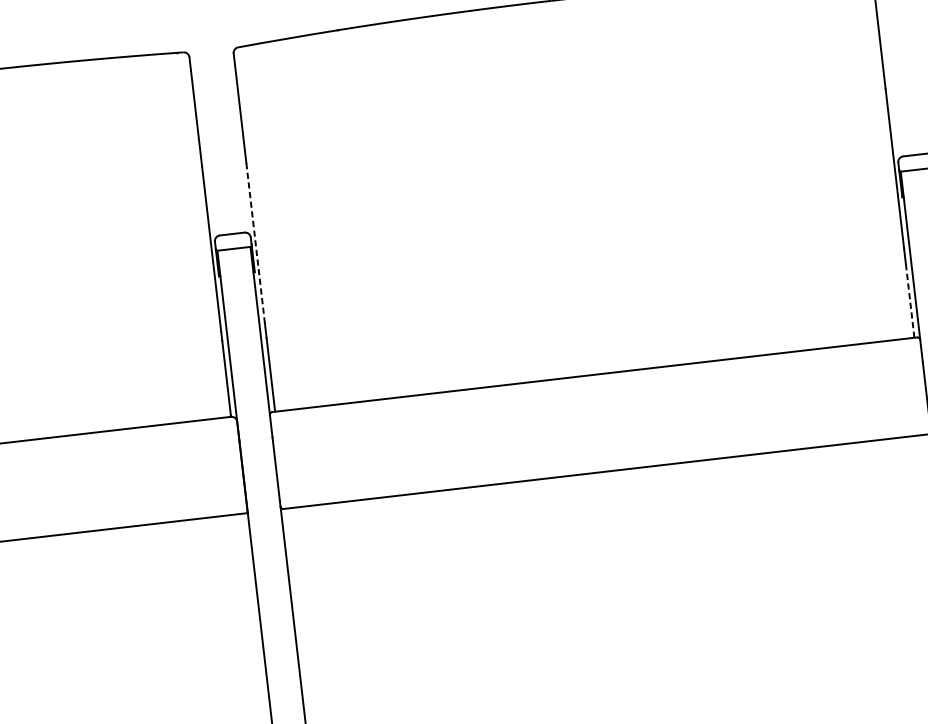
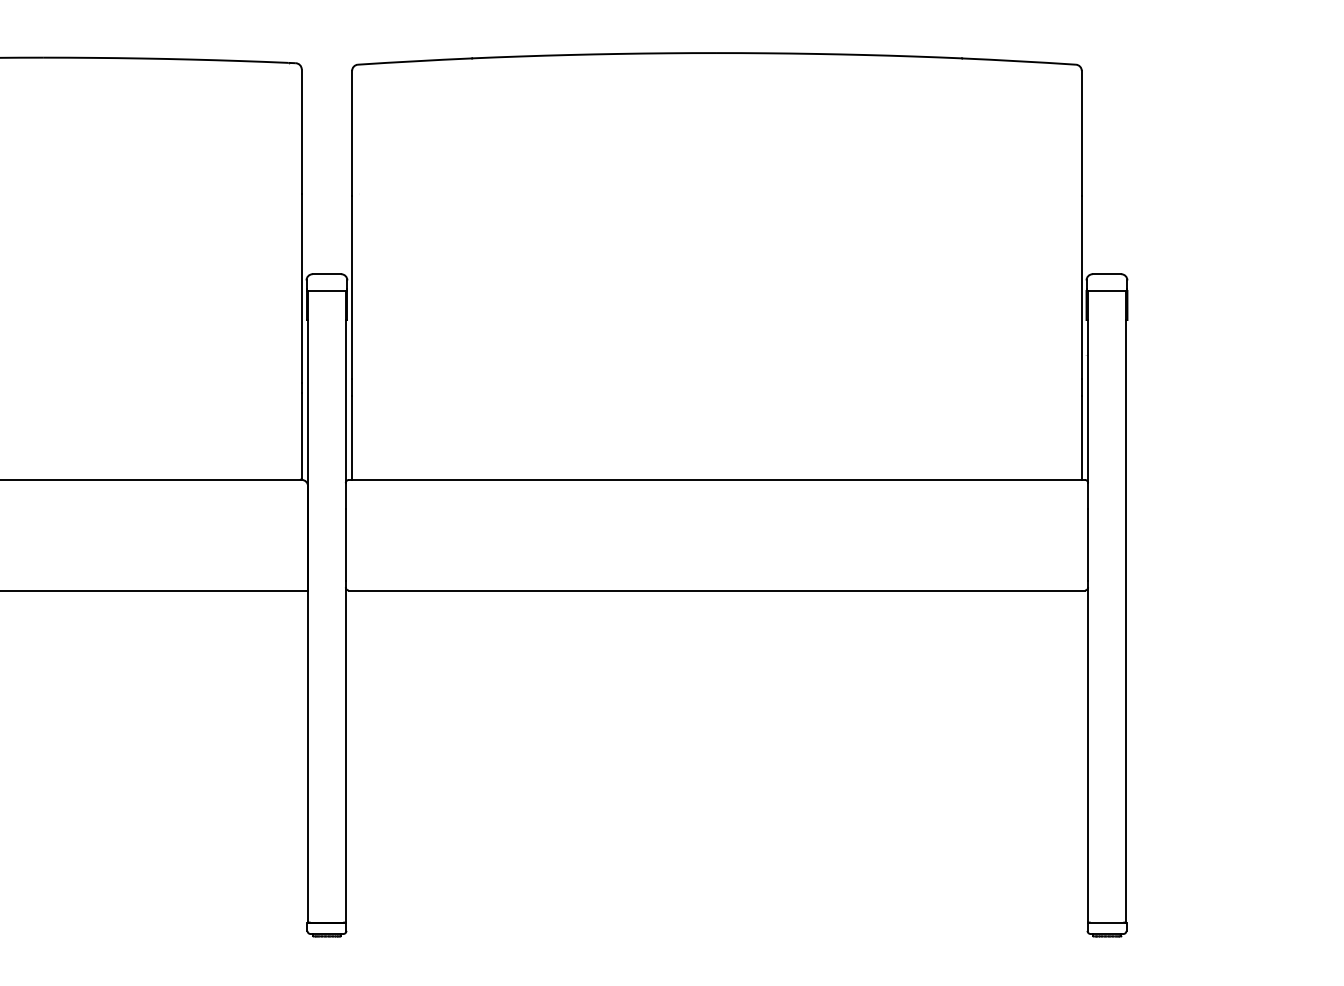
line: (255, 243) -> (352, 287), dashed -> solid
line: (909, 300) -> (1081, 437), dashed -> solid

